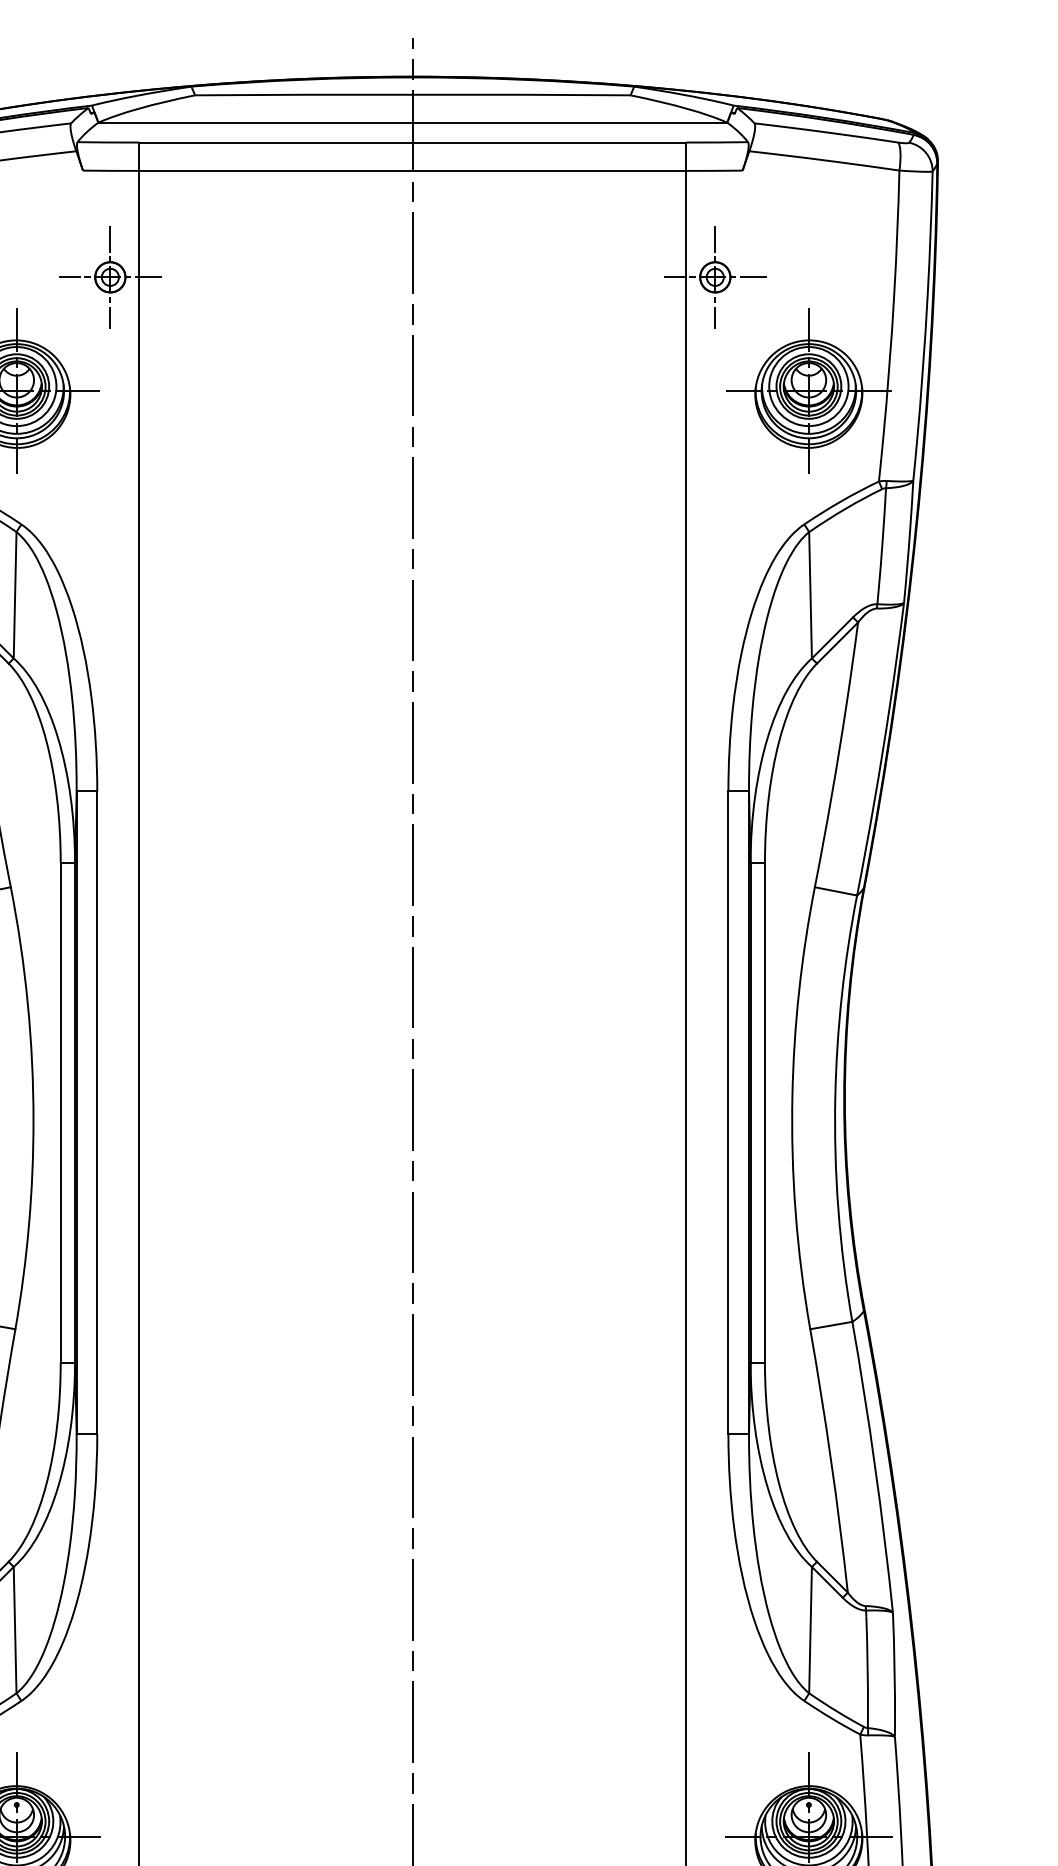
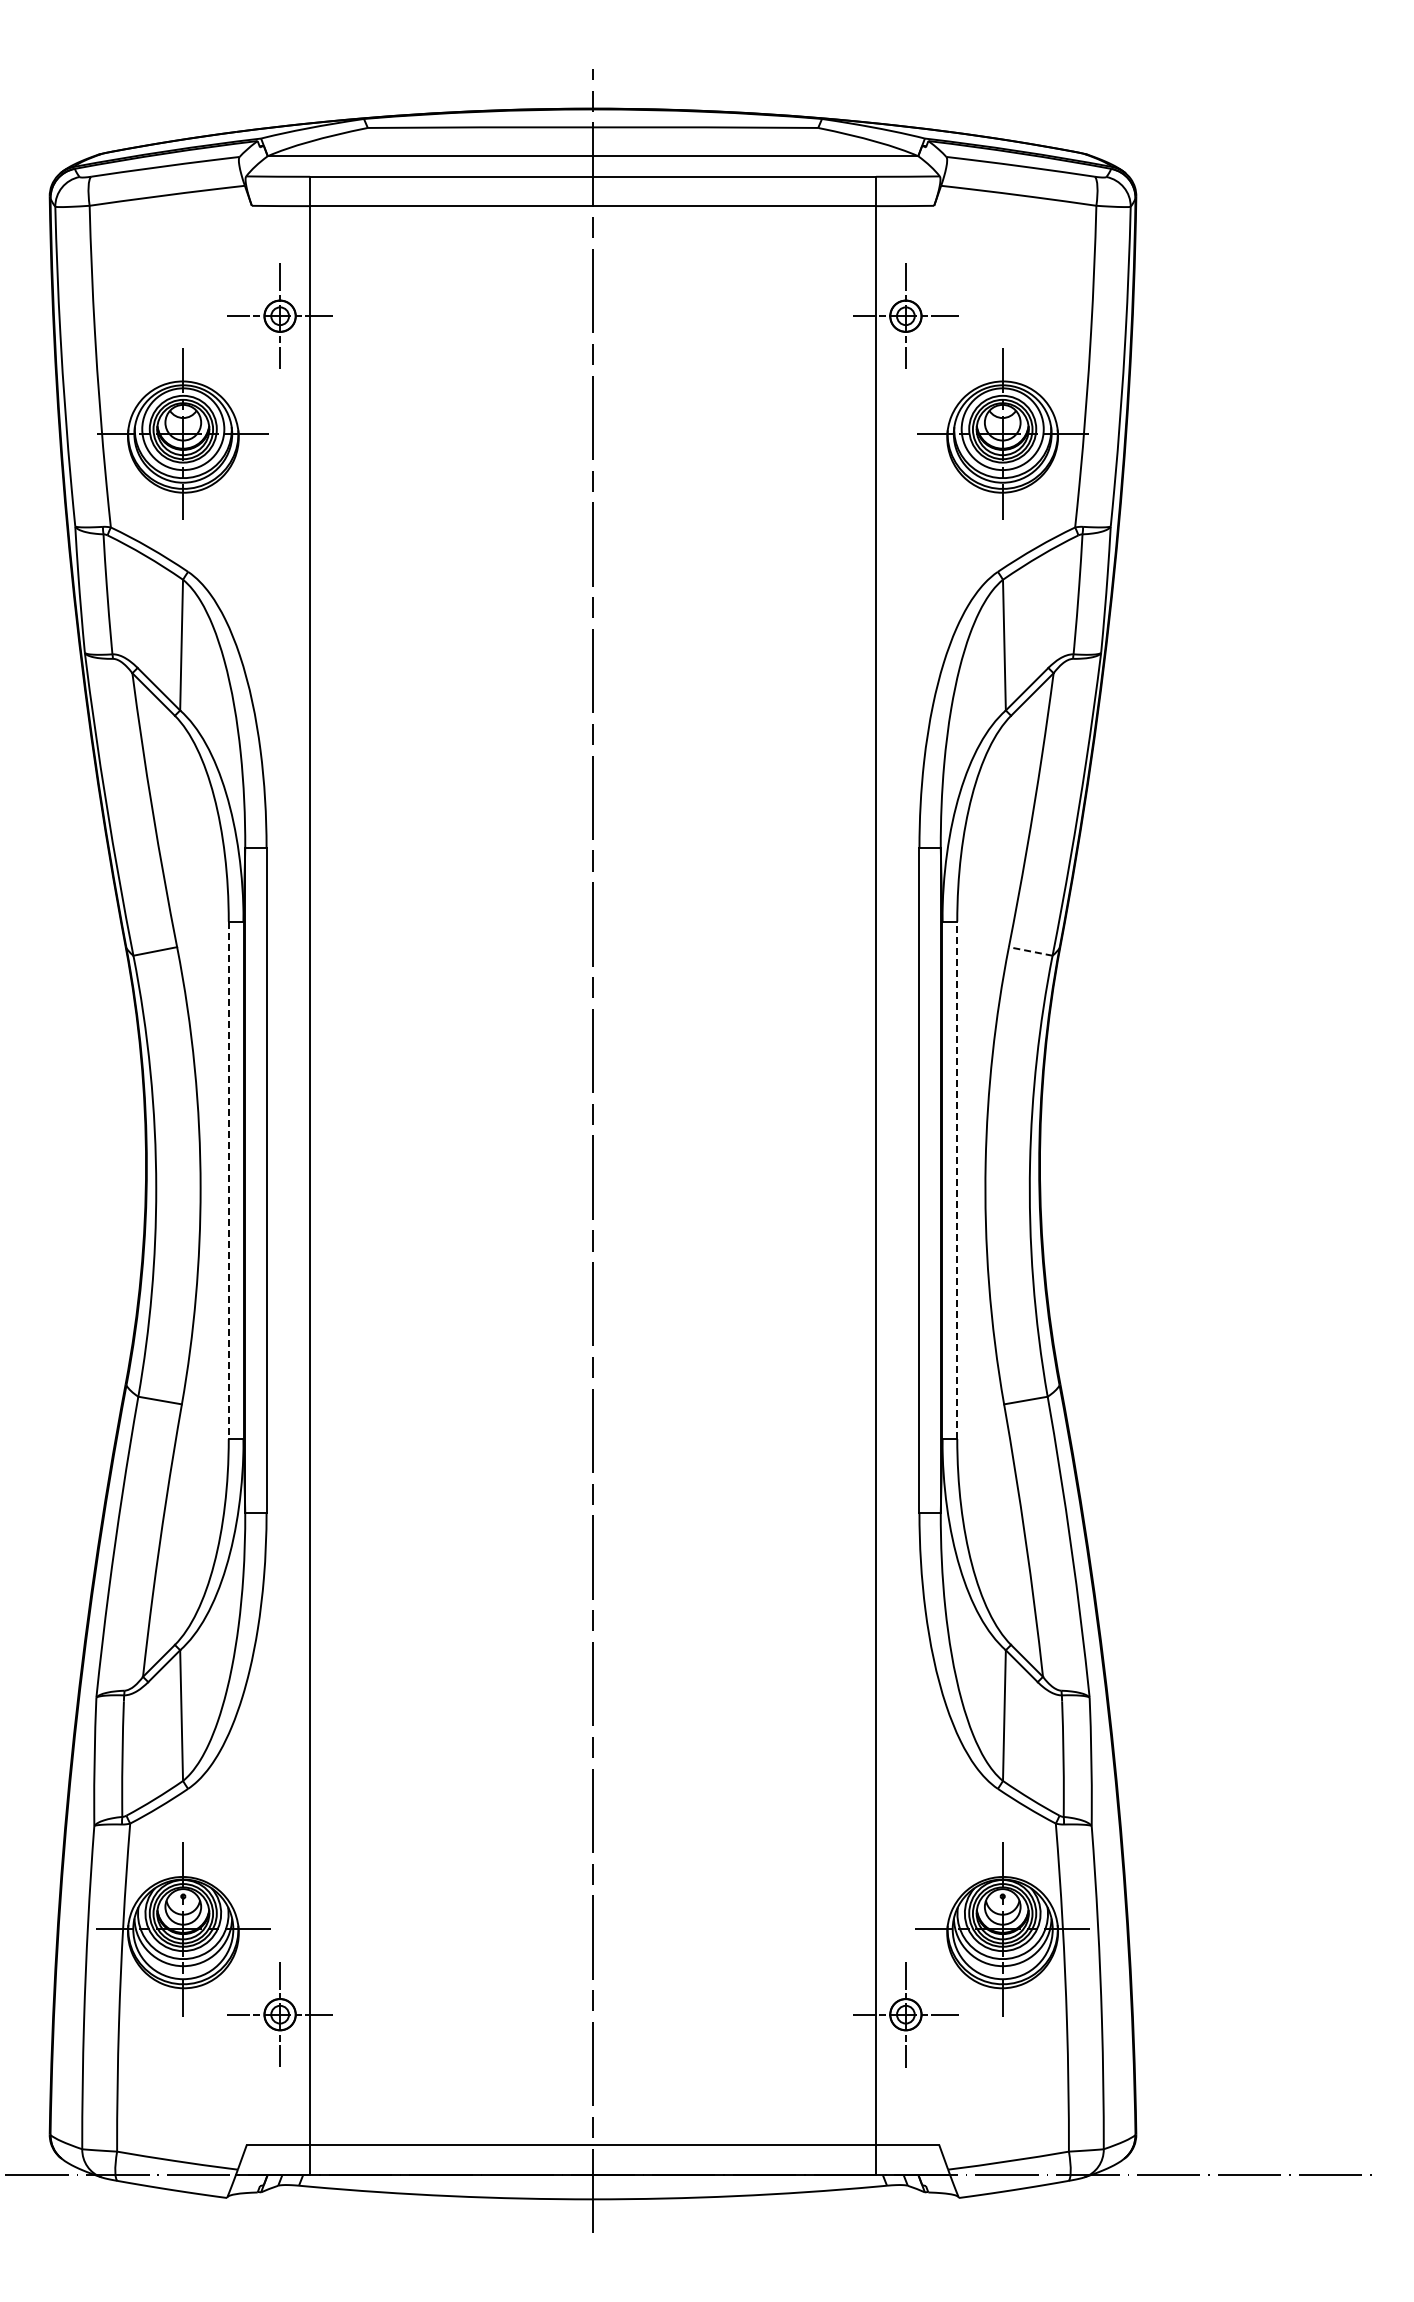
line: (835, 891) -> (1030, 951), solid -> dashed
line: (60, 1112) -> (228, 1180), solid -> dashed
line: (765, 1112) -> (957, 1180), solid -> dashed

